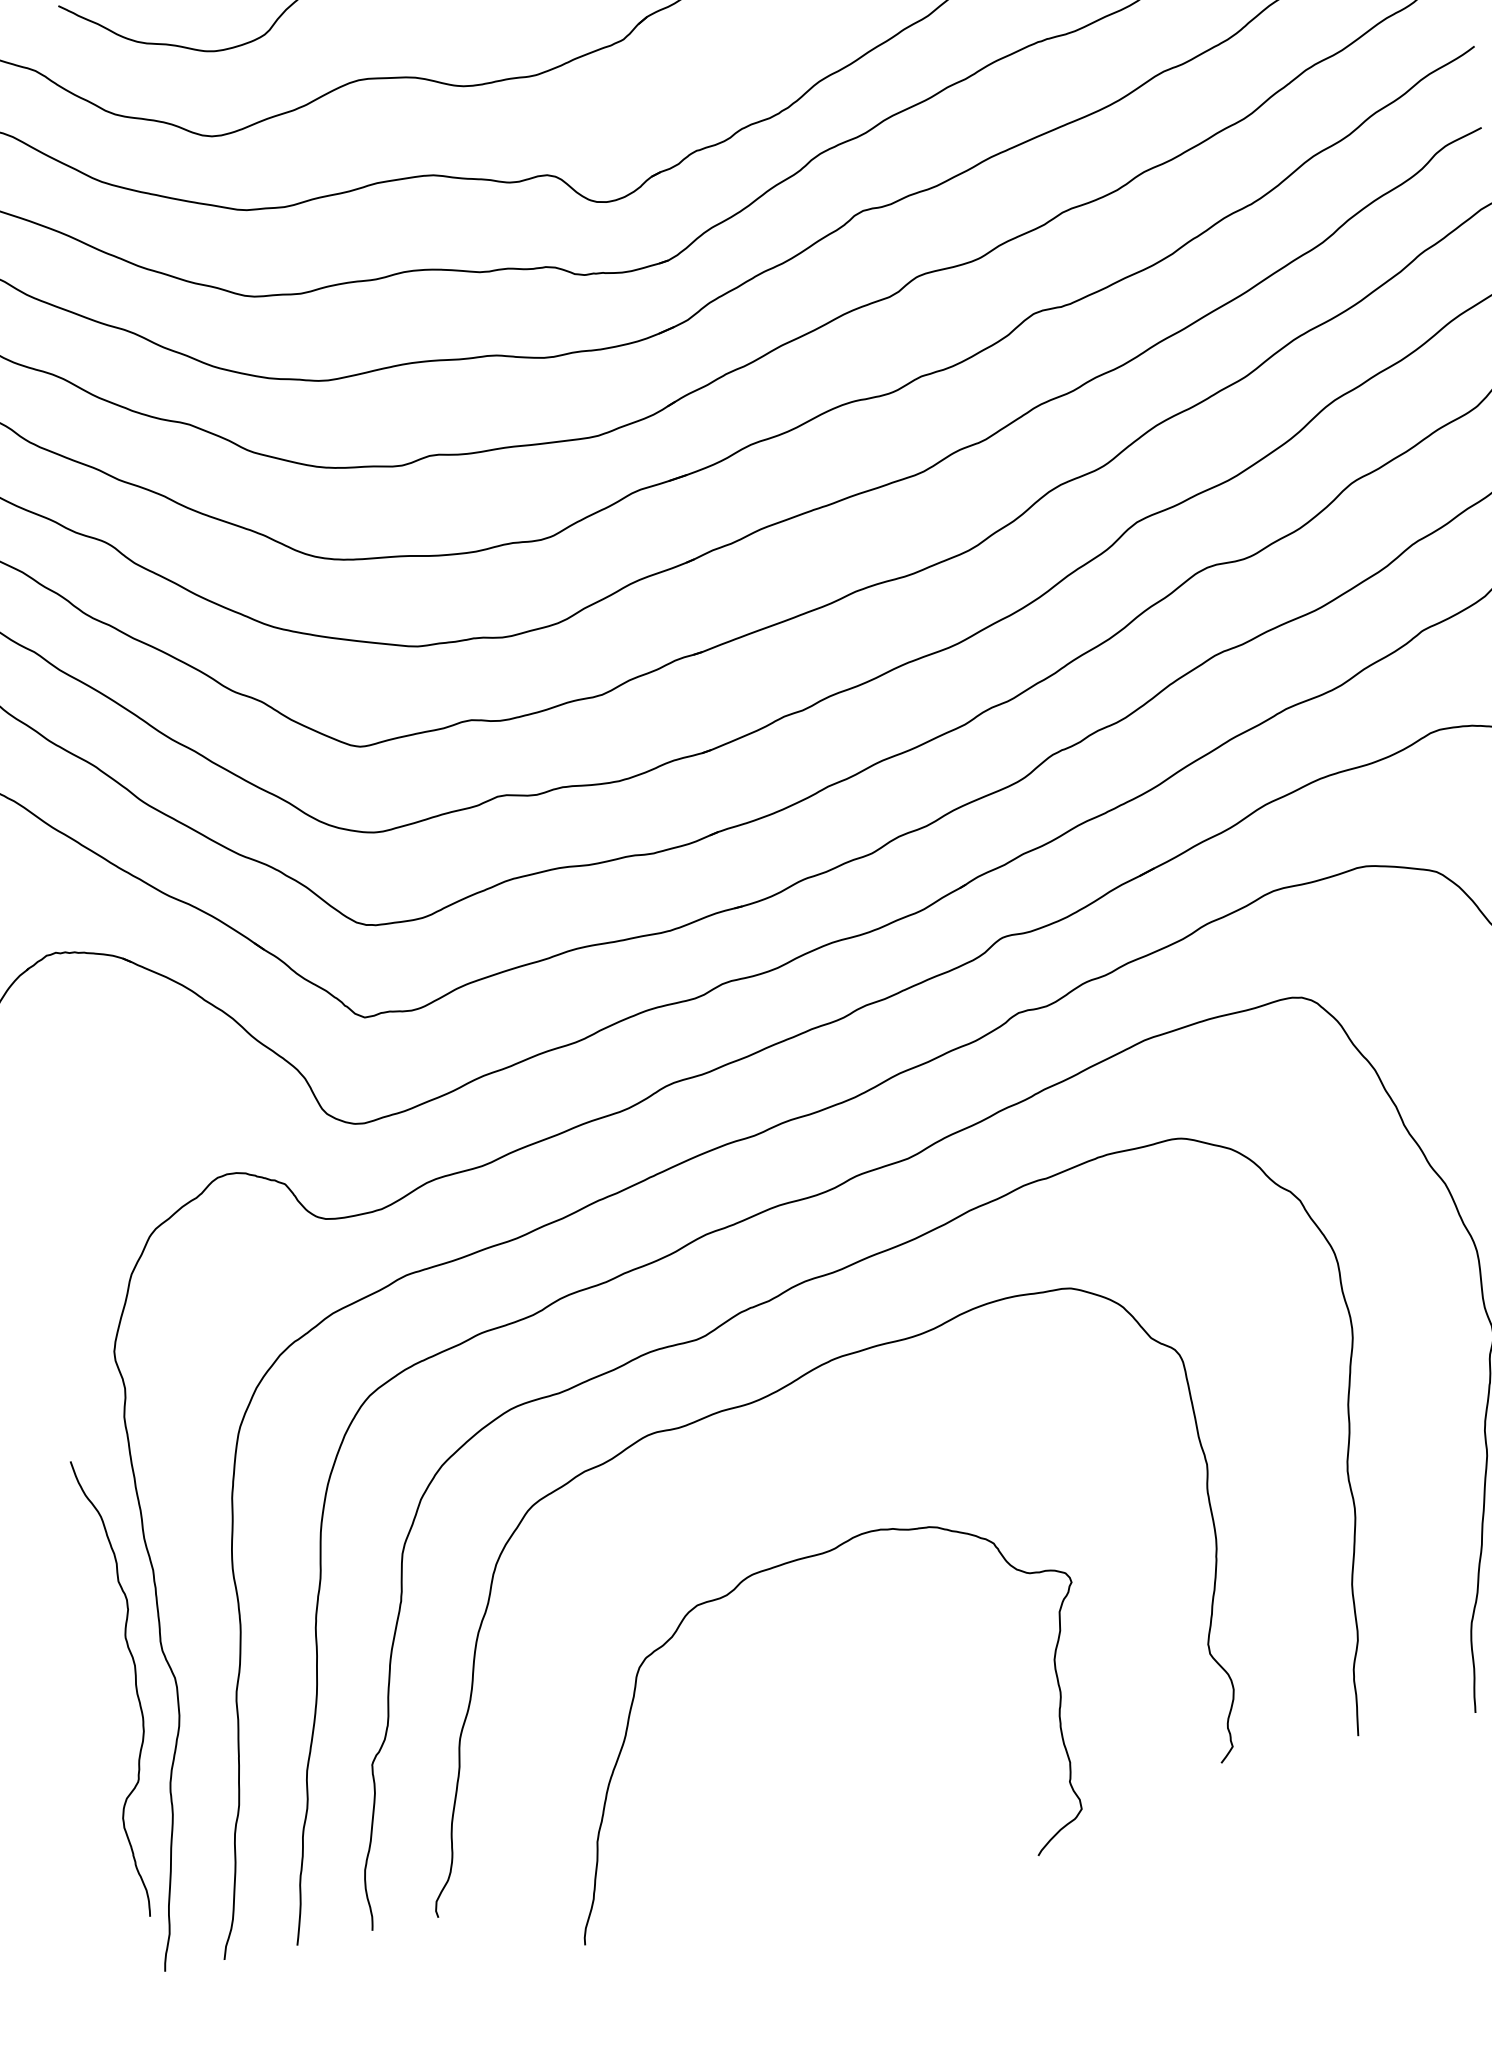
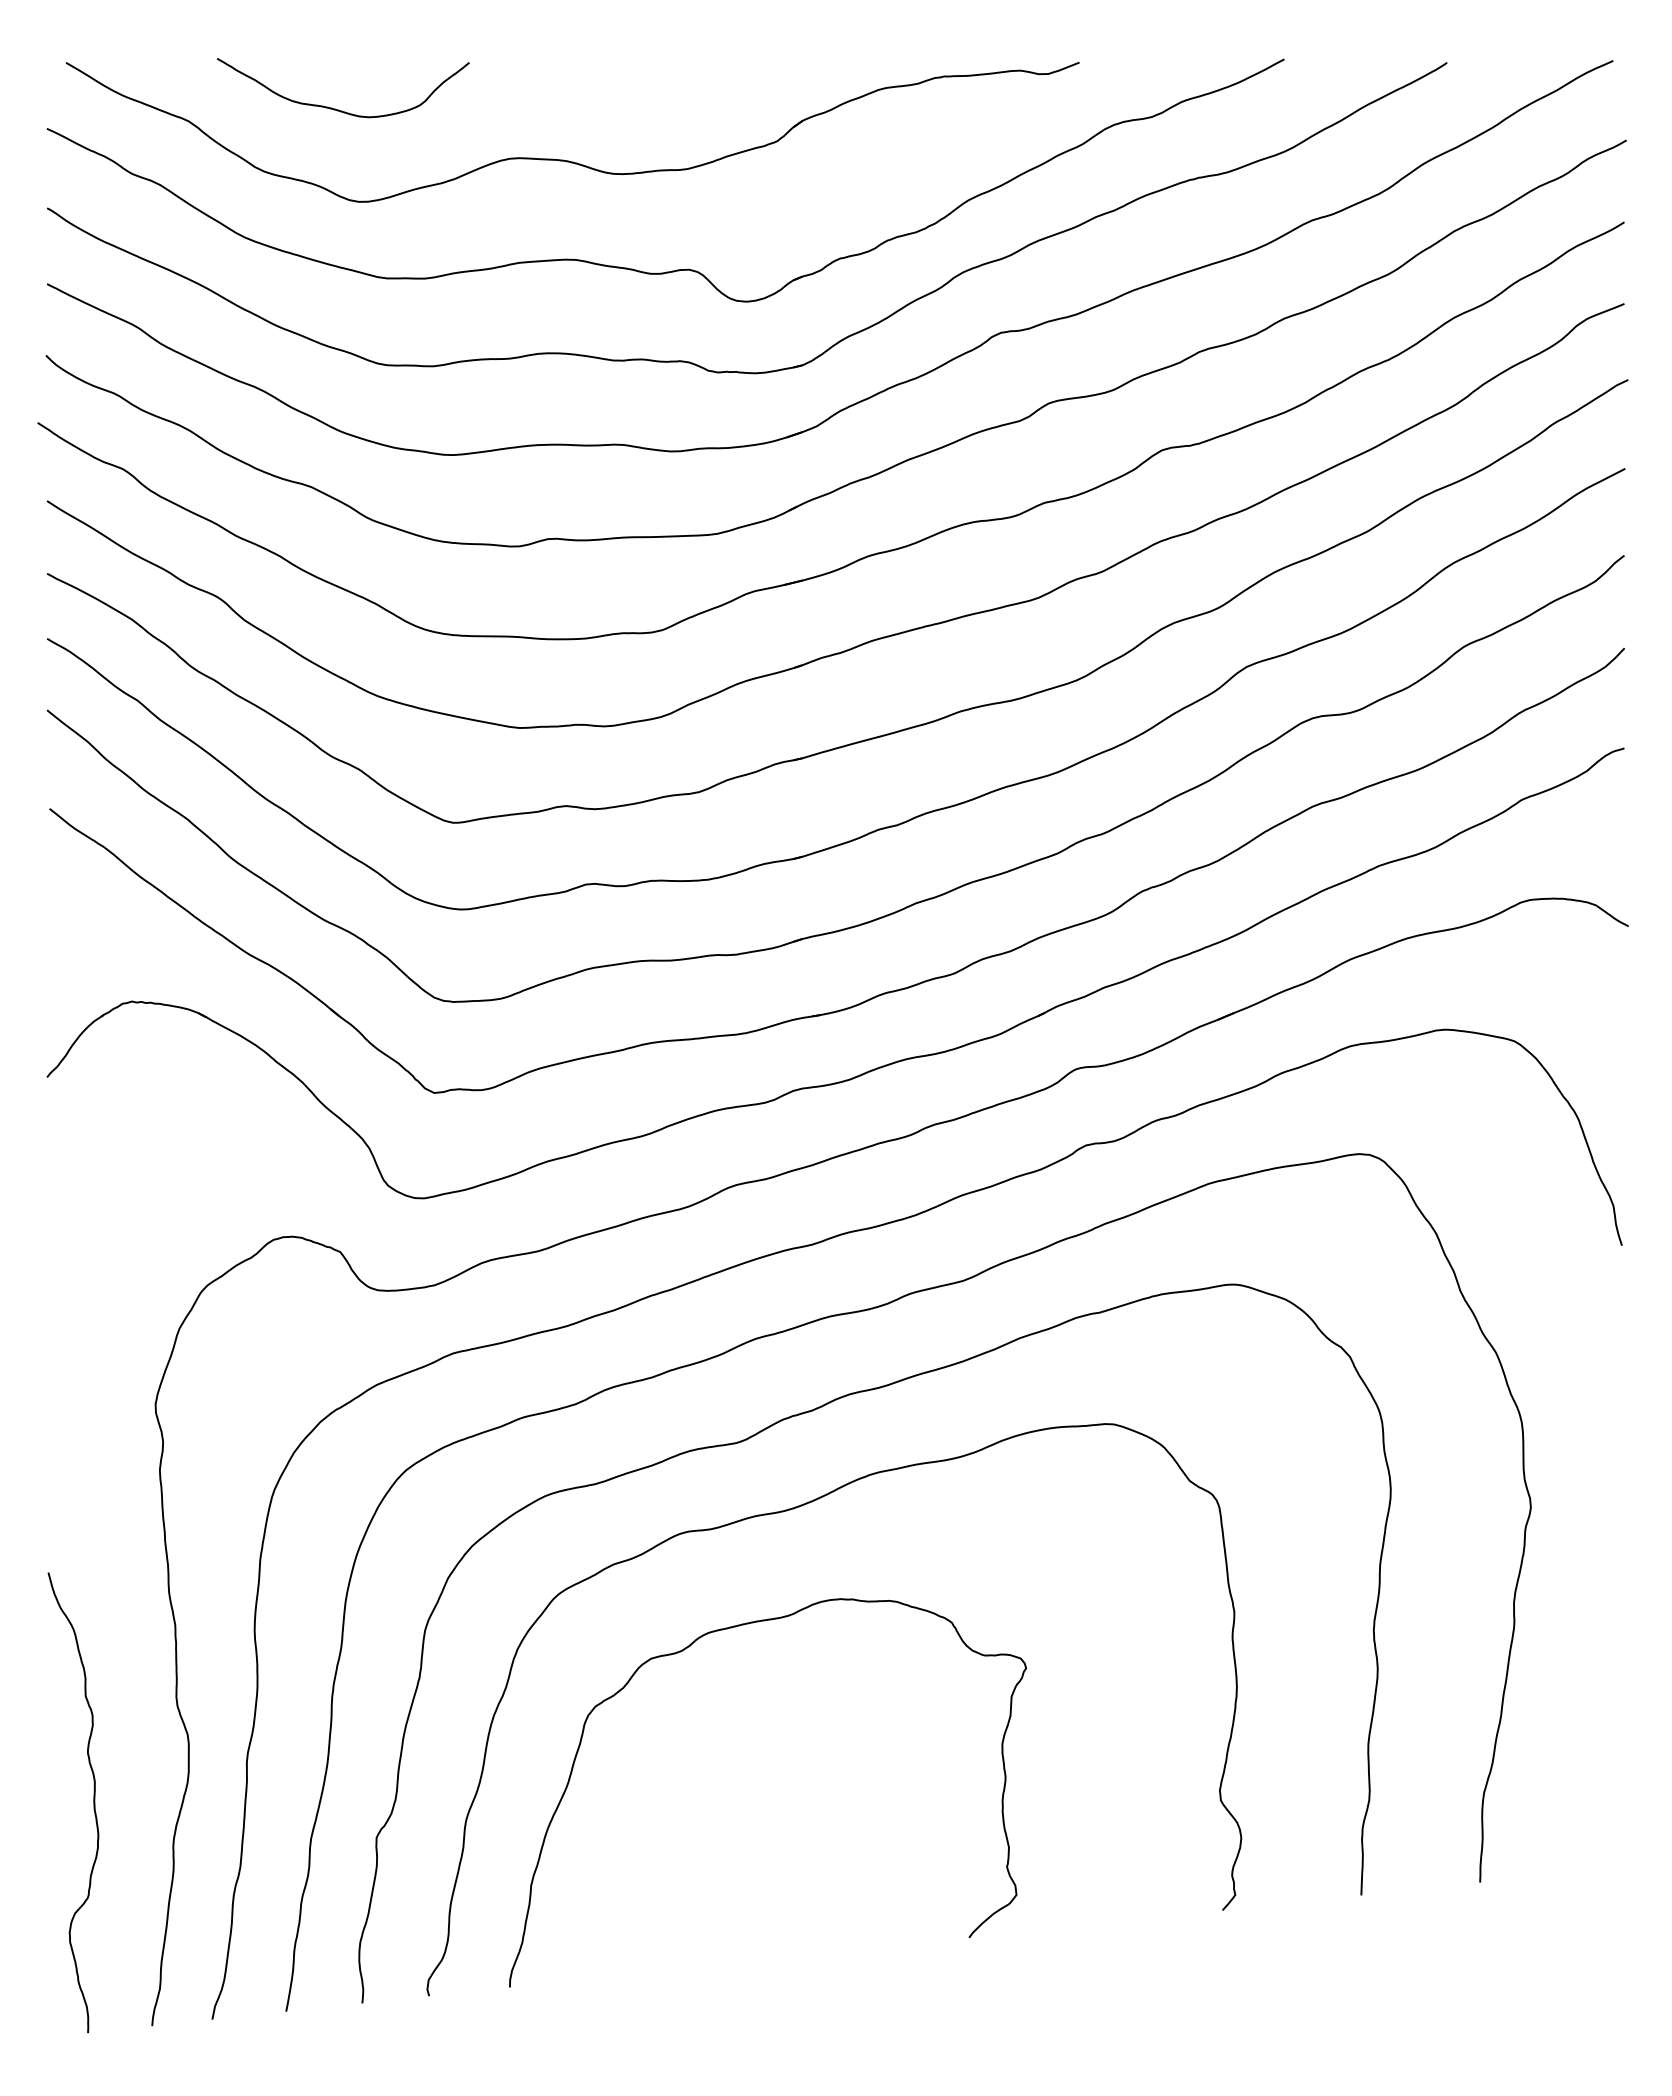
curve: (729, 1594) -> (684, 1650), moved
curve: (135, 1686) -> (93, 1802), moved

